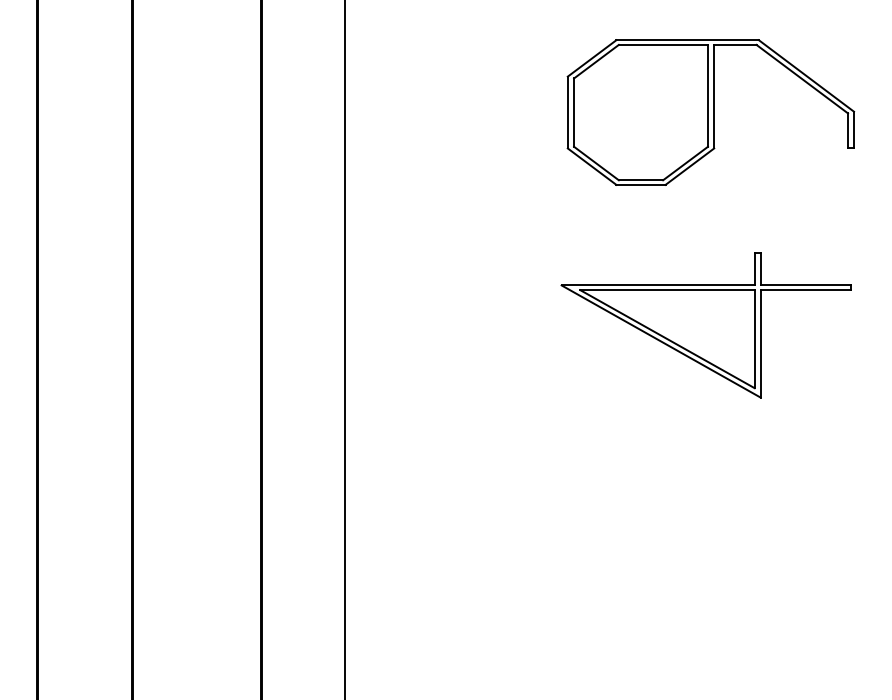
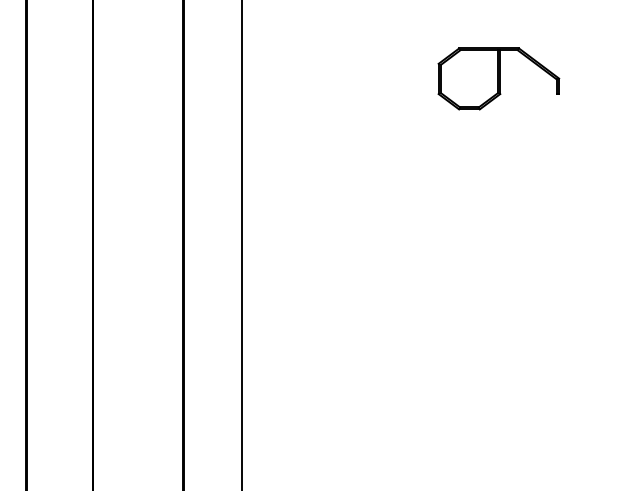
part: (710, 111) -> (498, 78), size x0.6
part: (706, 324) -> (495, 227), removed

